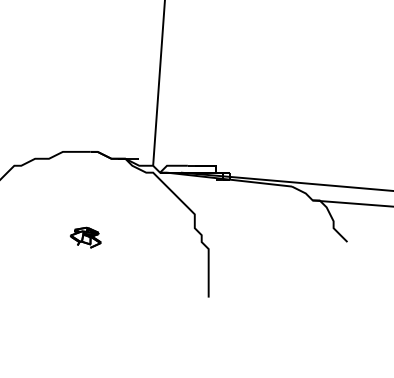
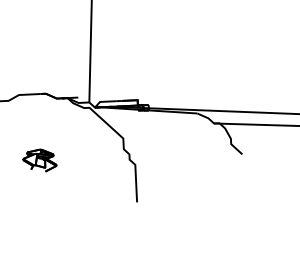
part: (85, 237) -> (39, 160), size x1.43

